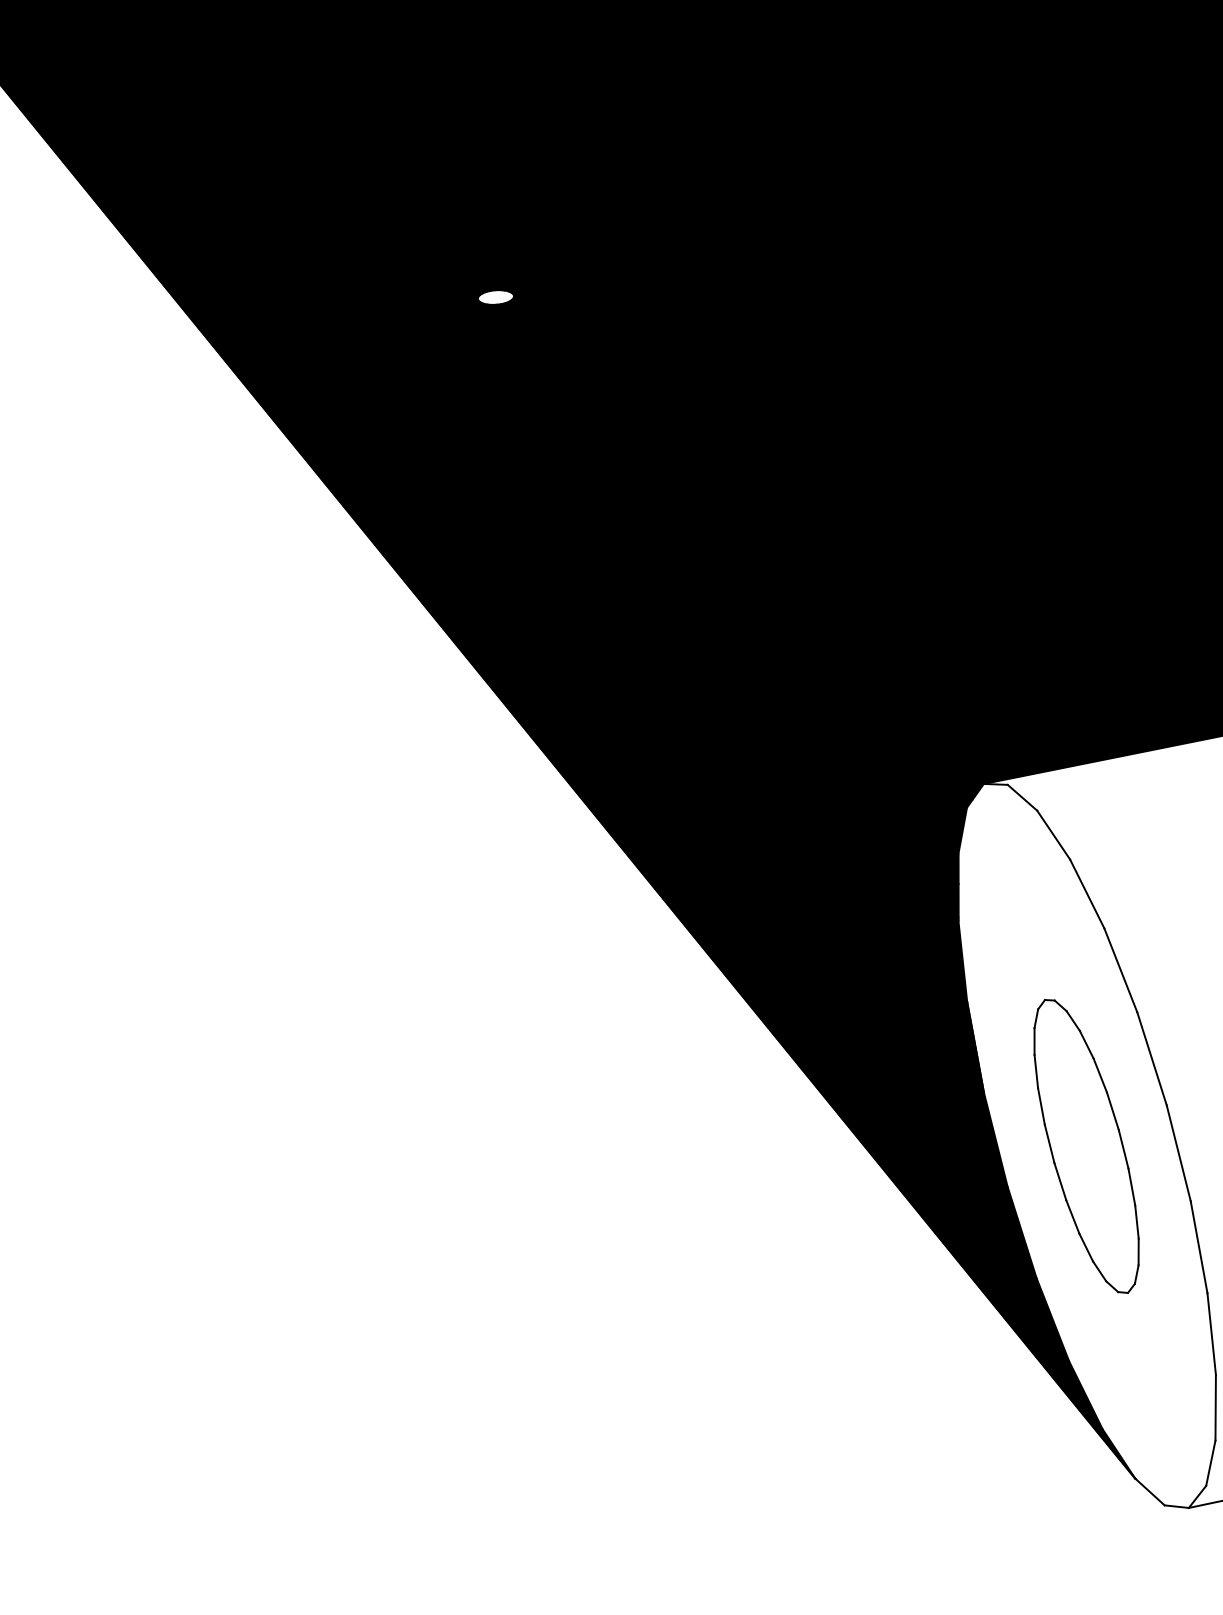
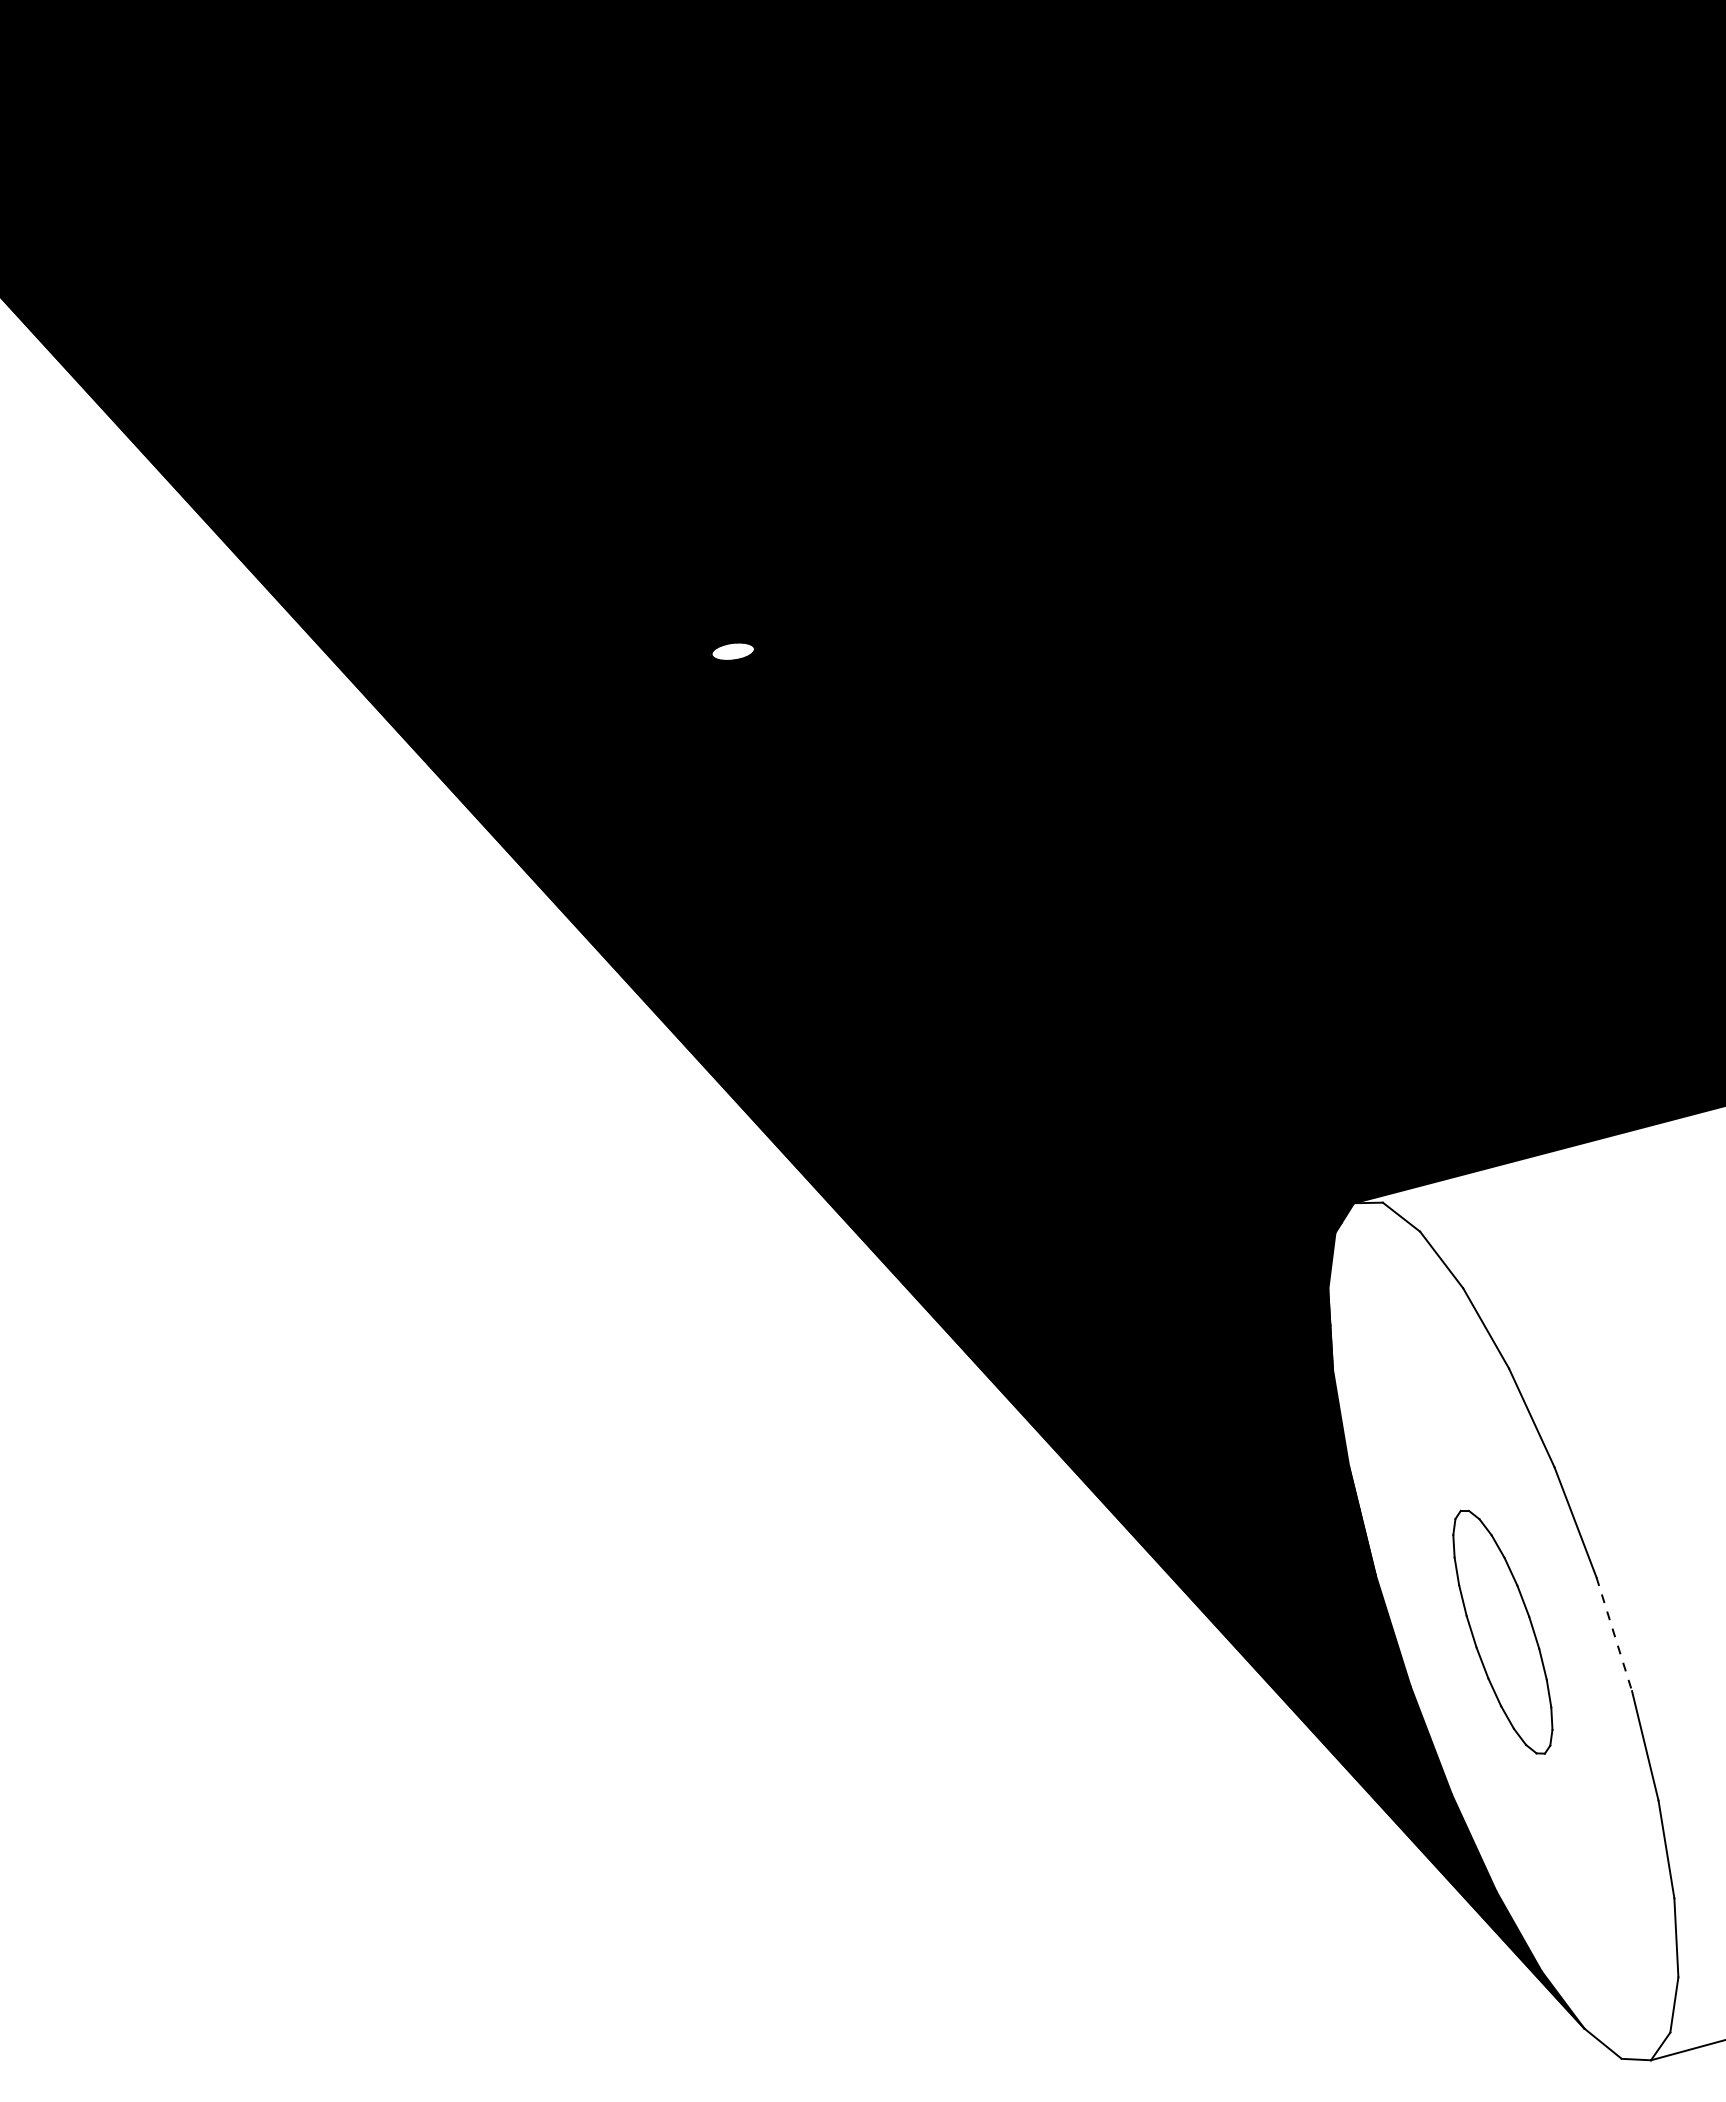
part: (1086, 1145) -> (1502, 1631), size x0.7
line: (1178, 1153) -> (1614, 1634), solid -> dashed

